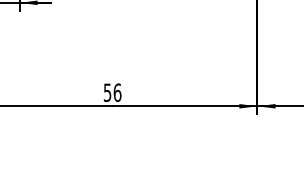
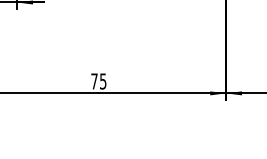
text: (112, 92) -> (98, 81), 56 -> 75

